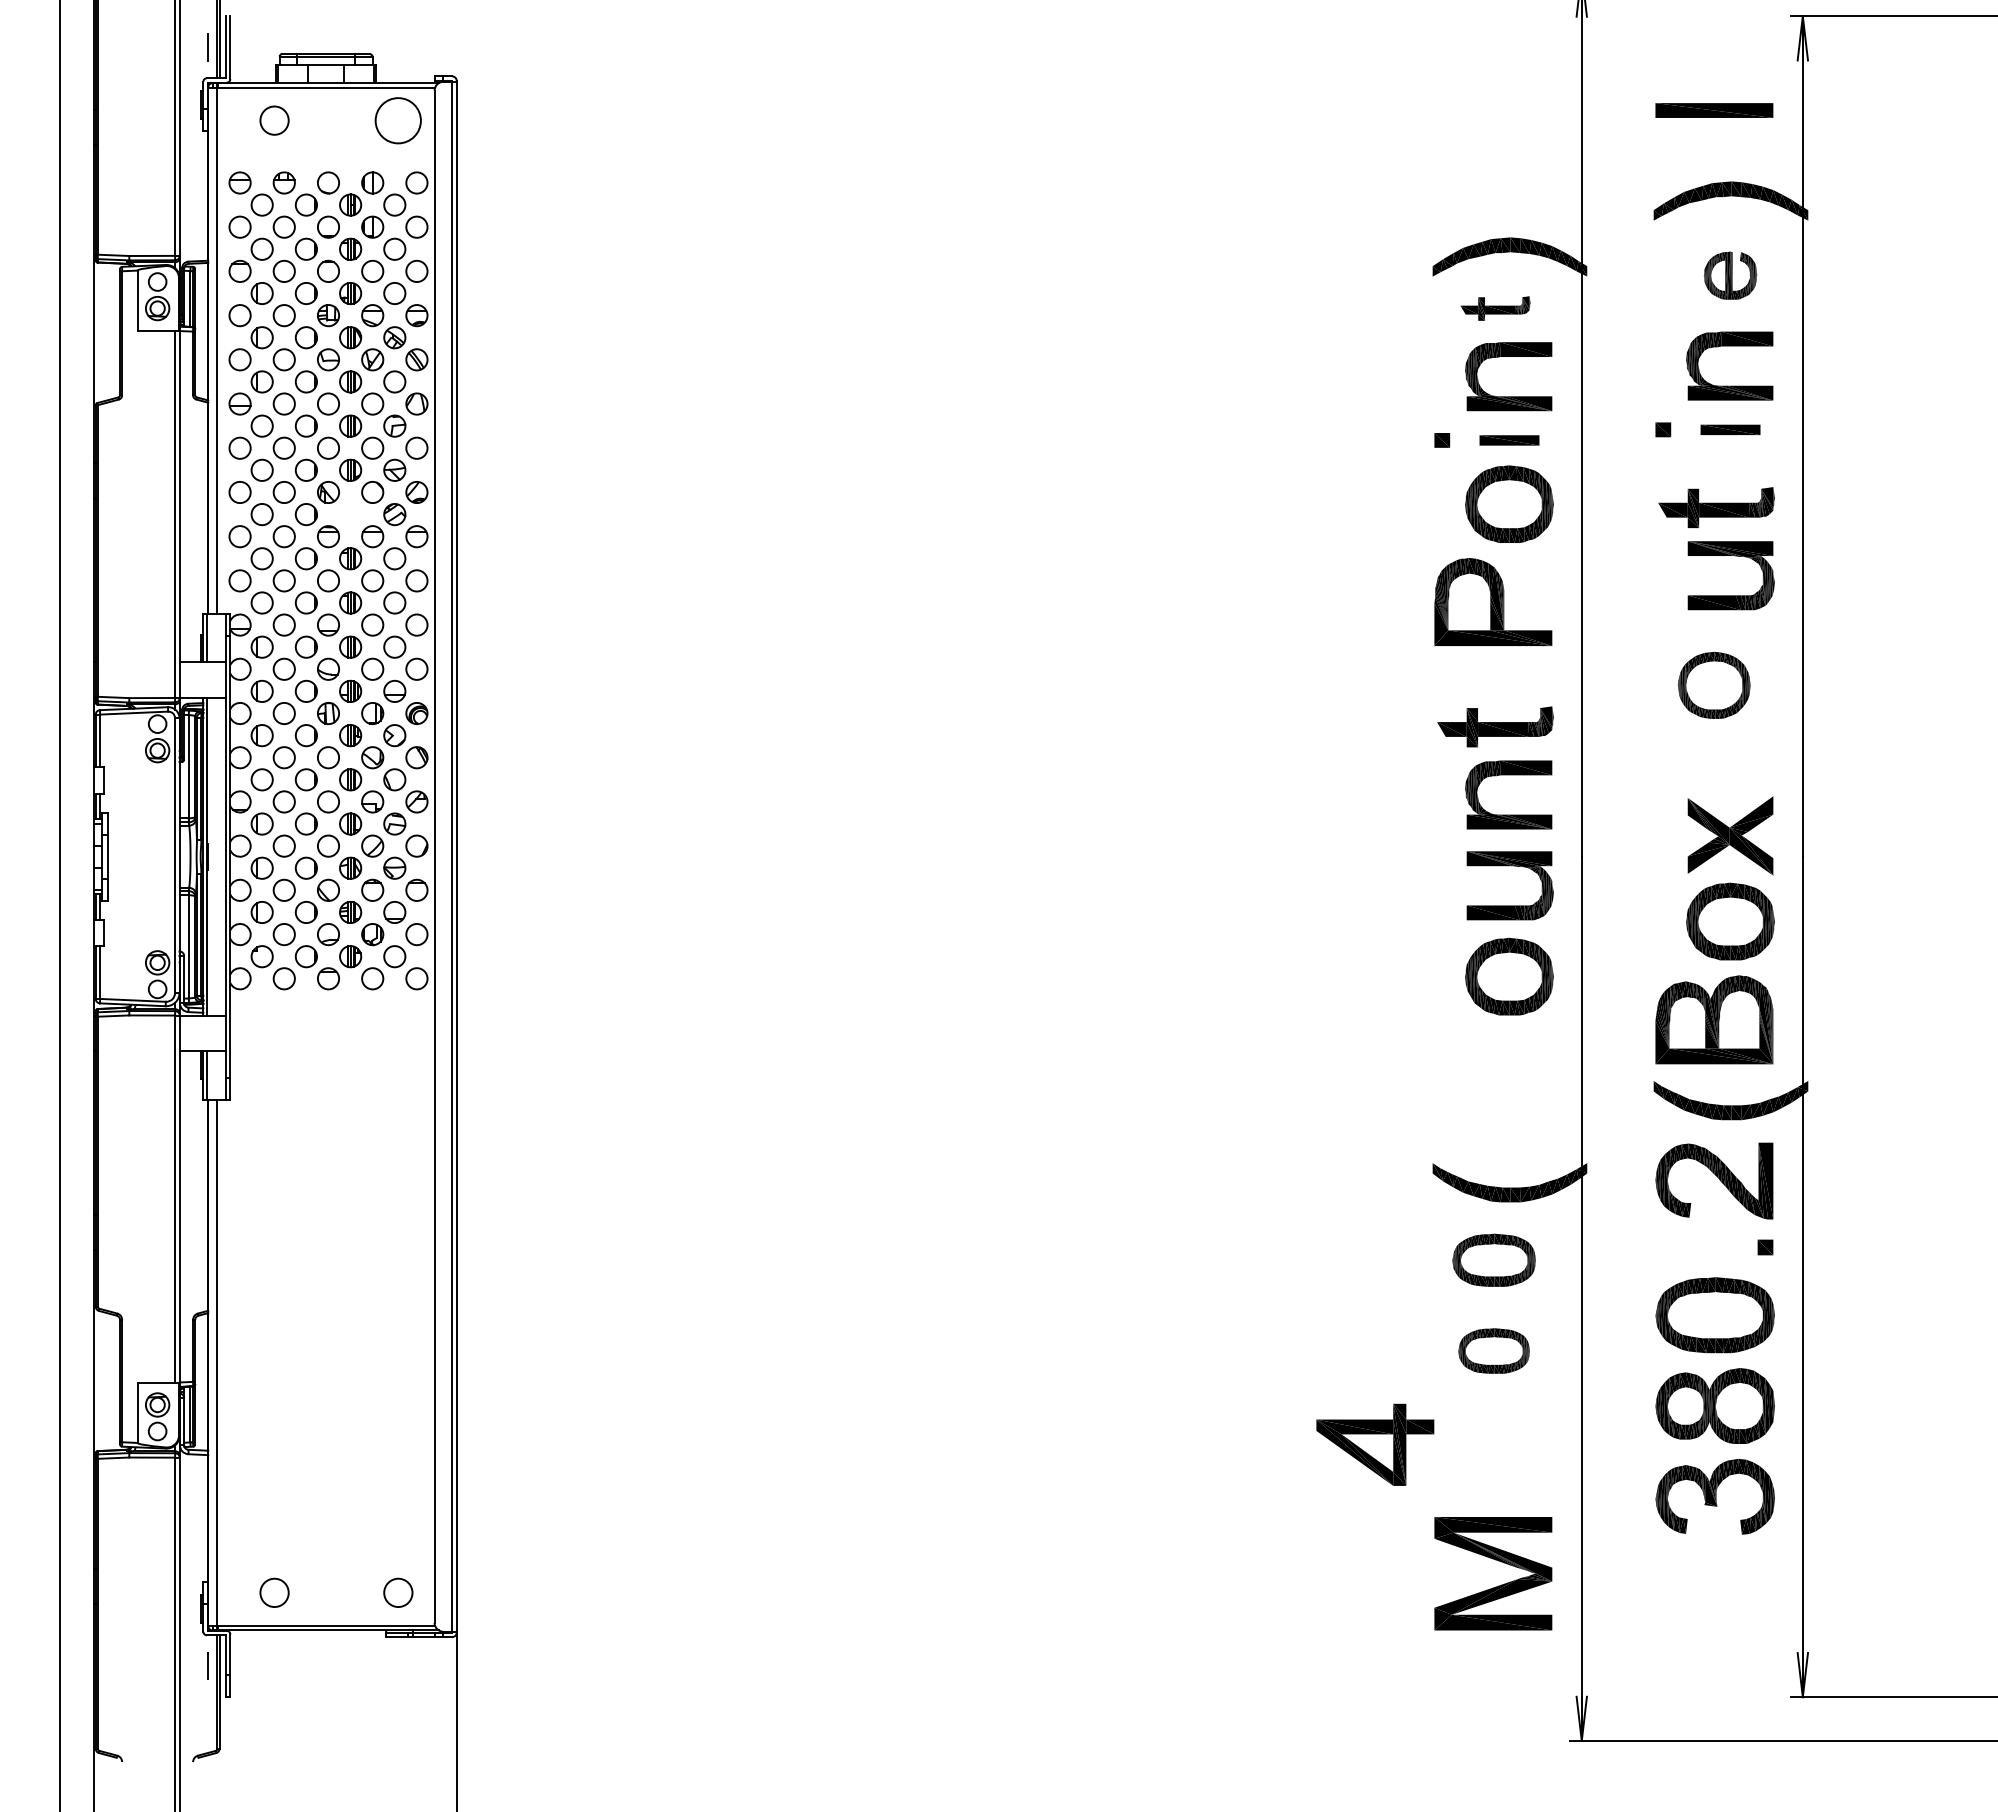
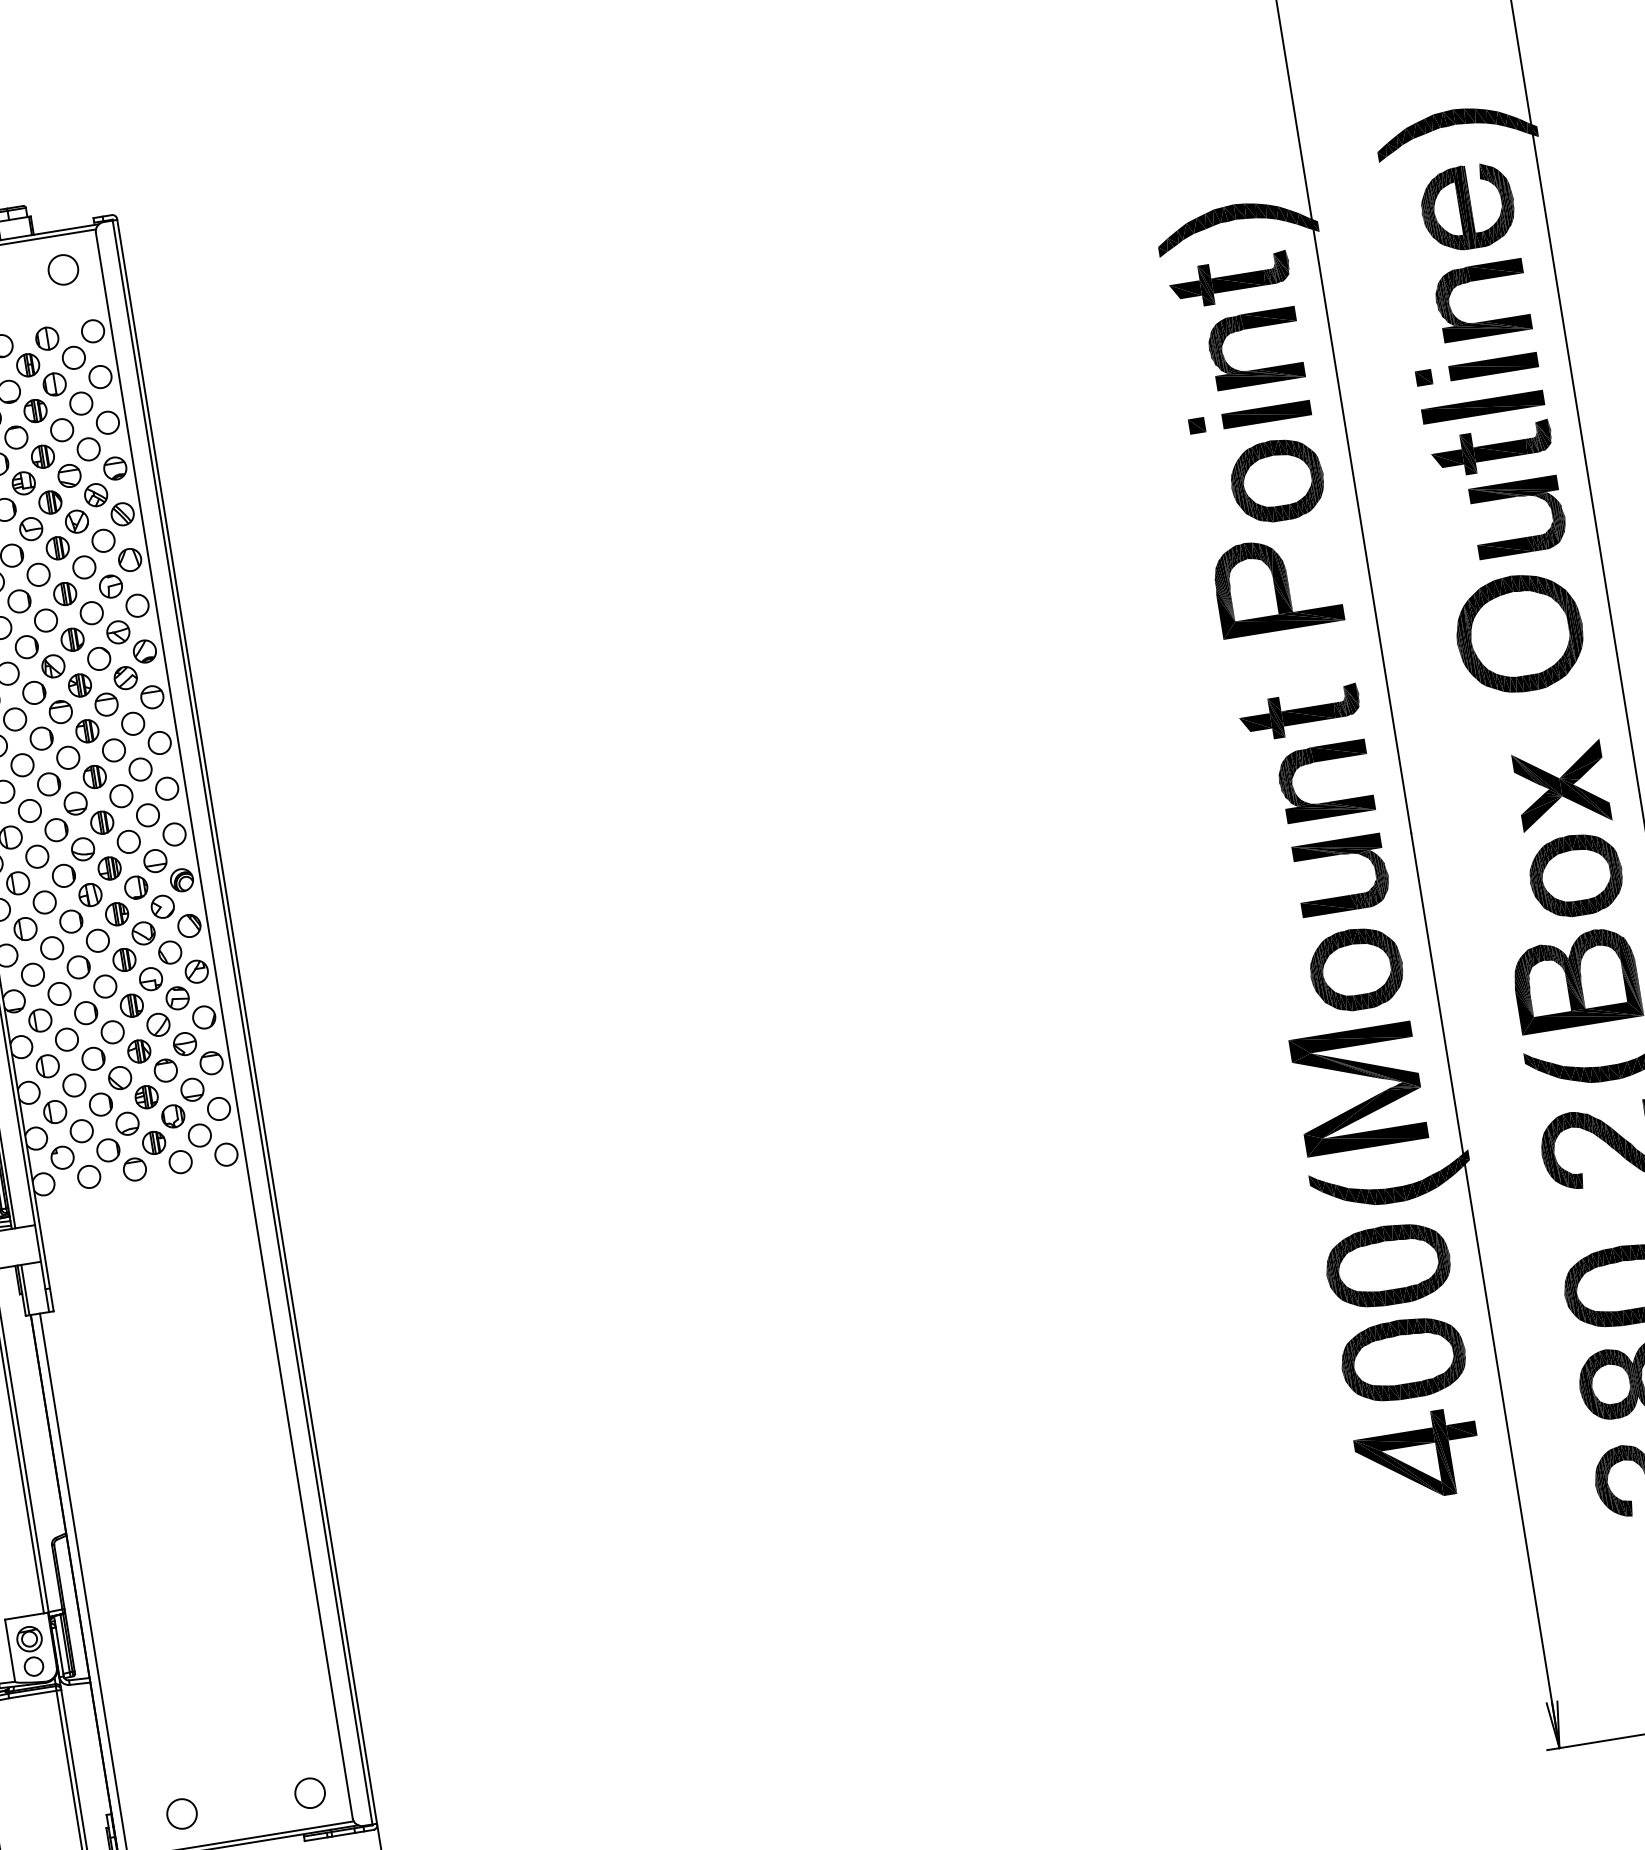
part: (1714, 110) -> (1483, 407), moved
circle: (398, 120) -> (63, 269), size x0.62
part: (1730, 275) -> (1467, 206), size x1.67
part: (1495, 308) -> (1230, 280), size x1.67
part: (1730, 429) -> (1493, 366), size x1.43
part: (1509, 440) -> (1266, 414), size x1.43
part: (350, 514) -> (79, 685), added
part: (1713, 685) -> (1518, 633), size x1.67
part: (1493, 1260) -> (1387, 1265), size x1.43
part: (1493, 1350) -> (1402, 1358), size x1.67
part: (1375, 1444) -> (1418, 1456), moved
part: (1498, 1561) -> (1362, 1075), moved

